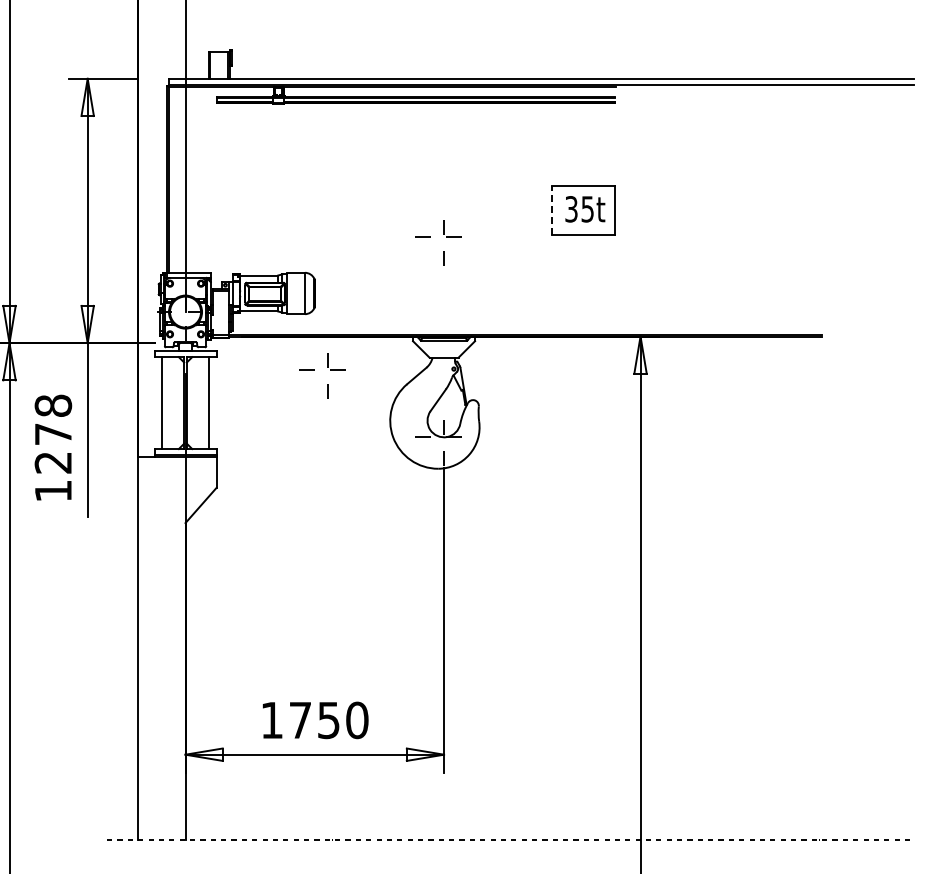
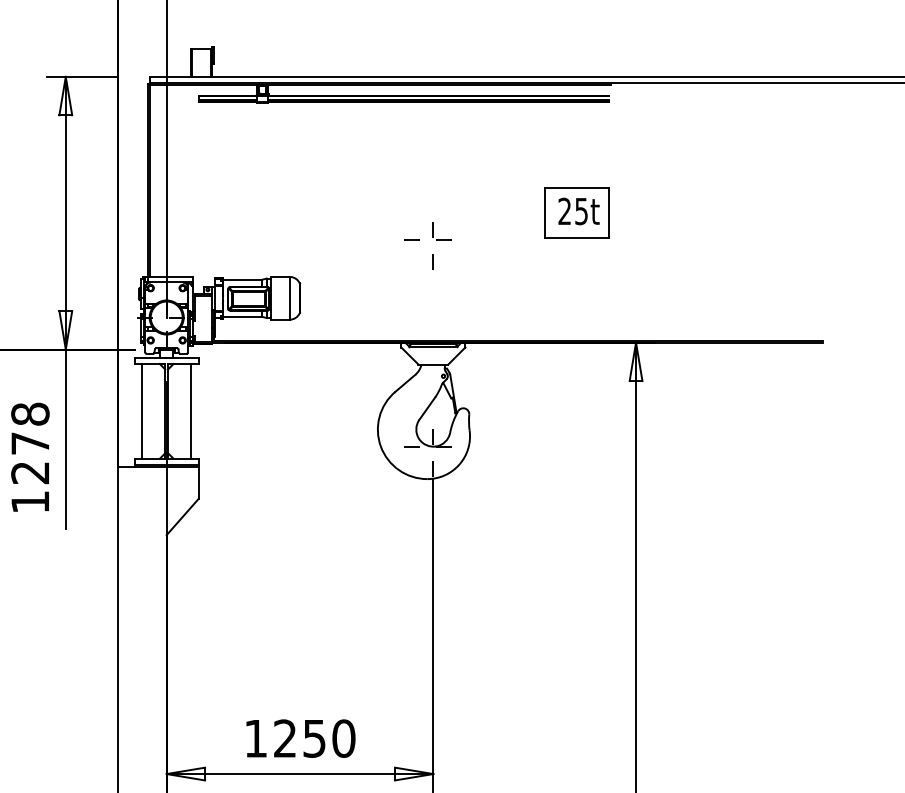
text: (571, 209) -> (564, 211), 35t -> 25t
line: (551, 210) -> (544, 212), dashed -> solid
part: (327, 367) -> (313, 374), removed
text: (299, 719) -> (284, 737), 1750 -> 1250

